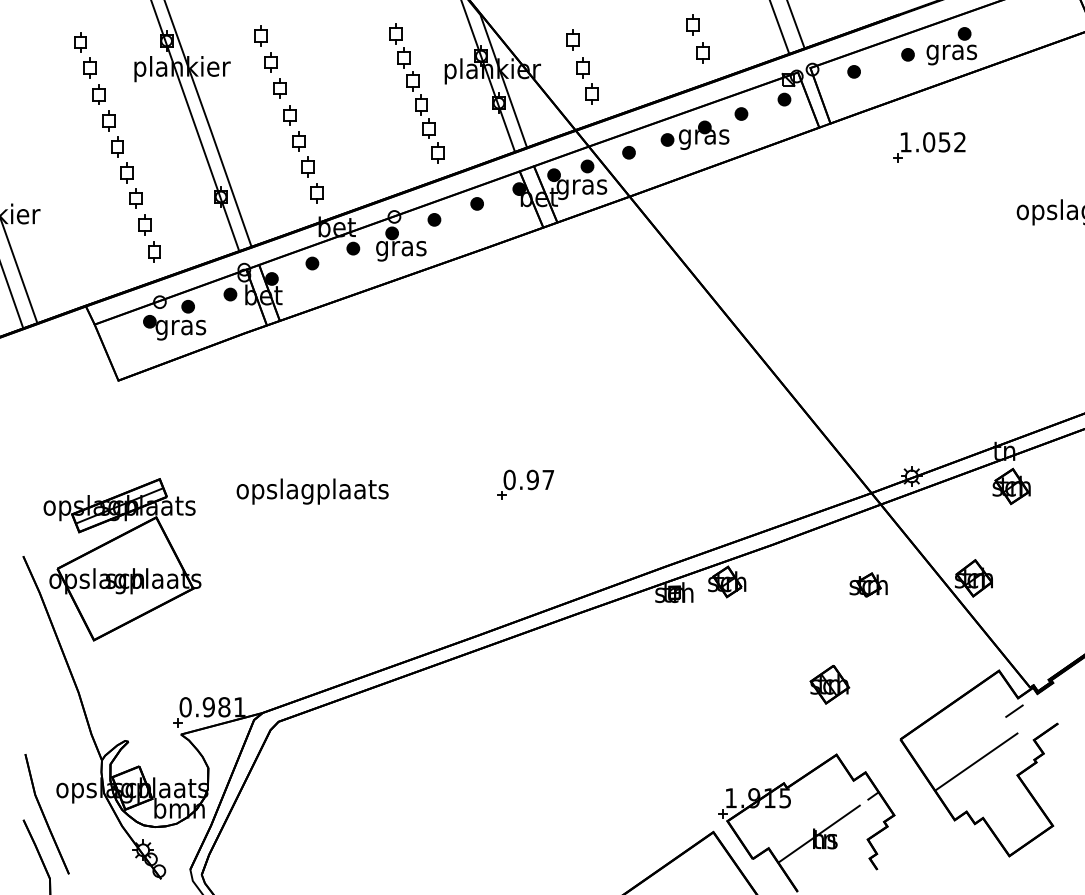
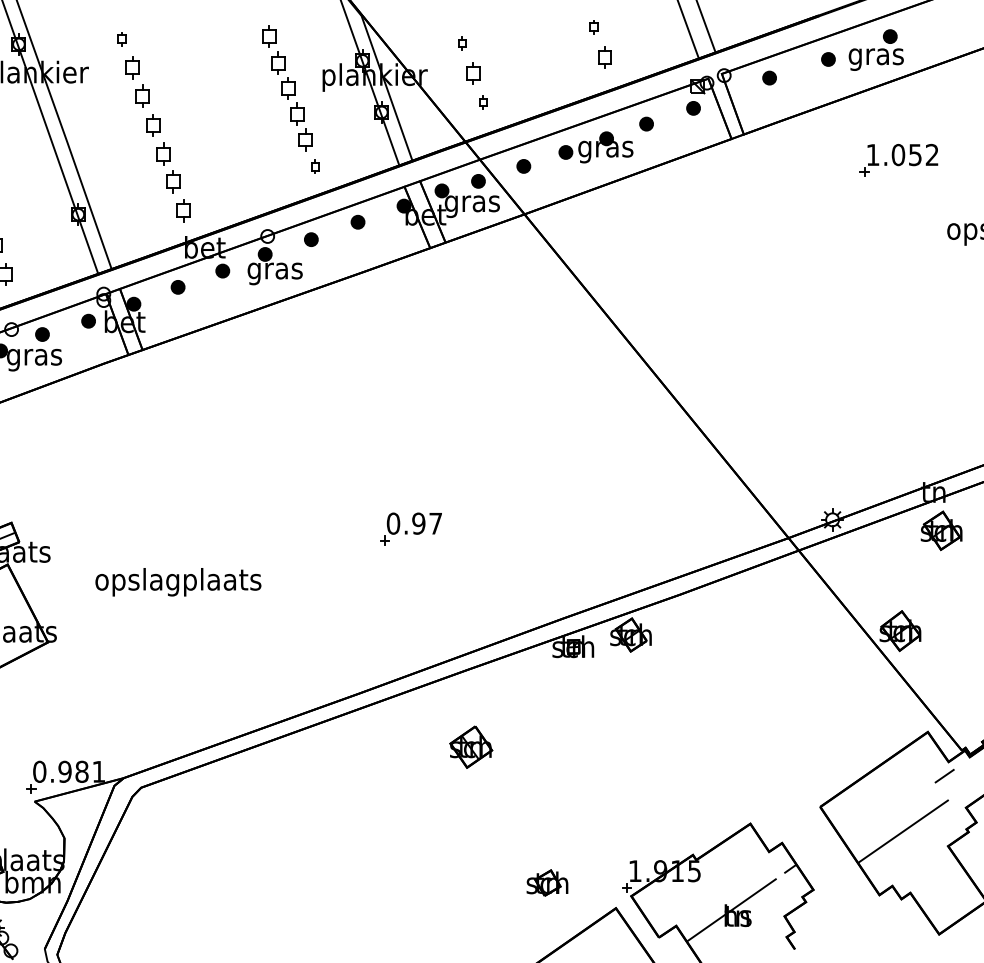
part: (692, 24) -> (593, 26), size x0.6
part: (260, 35) -> (121, 38), size x0.6
part: (572, 39) -> (462, 42), size x0.6
part: (591, 93) -> (482, 101), size x0.6
part: (929, 147) -> (898, 160), moved
part: (437, 152) -> (314, 166), size x0.6
text: (312, 491) -> (178, 582), moved
part: (868, 584) -> (547, 882), moved
part: (829, 684) -> (470, 747), moved

